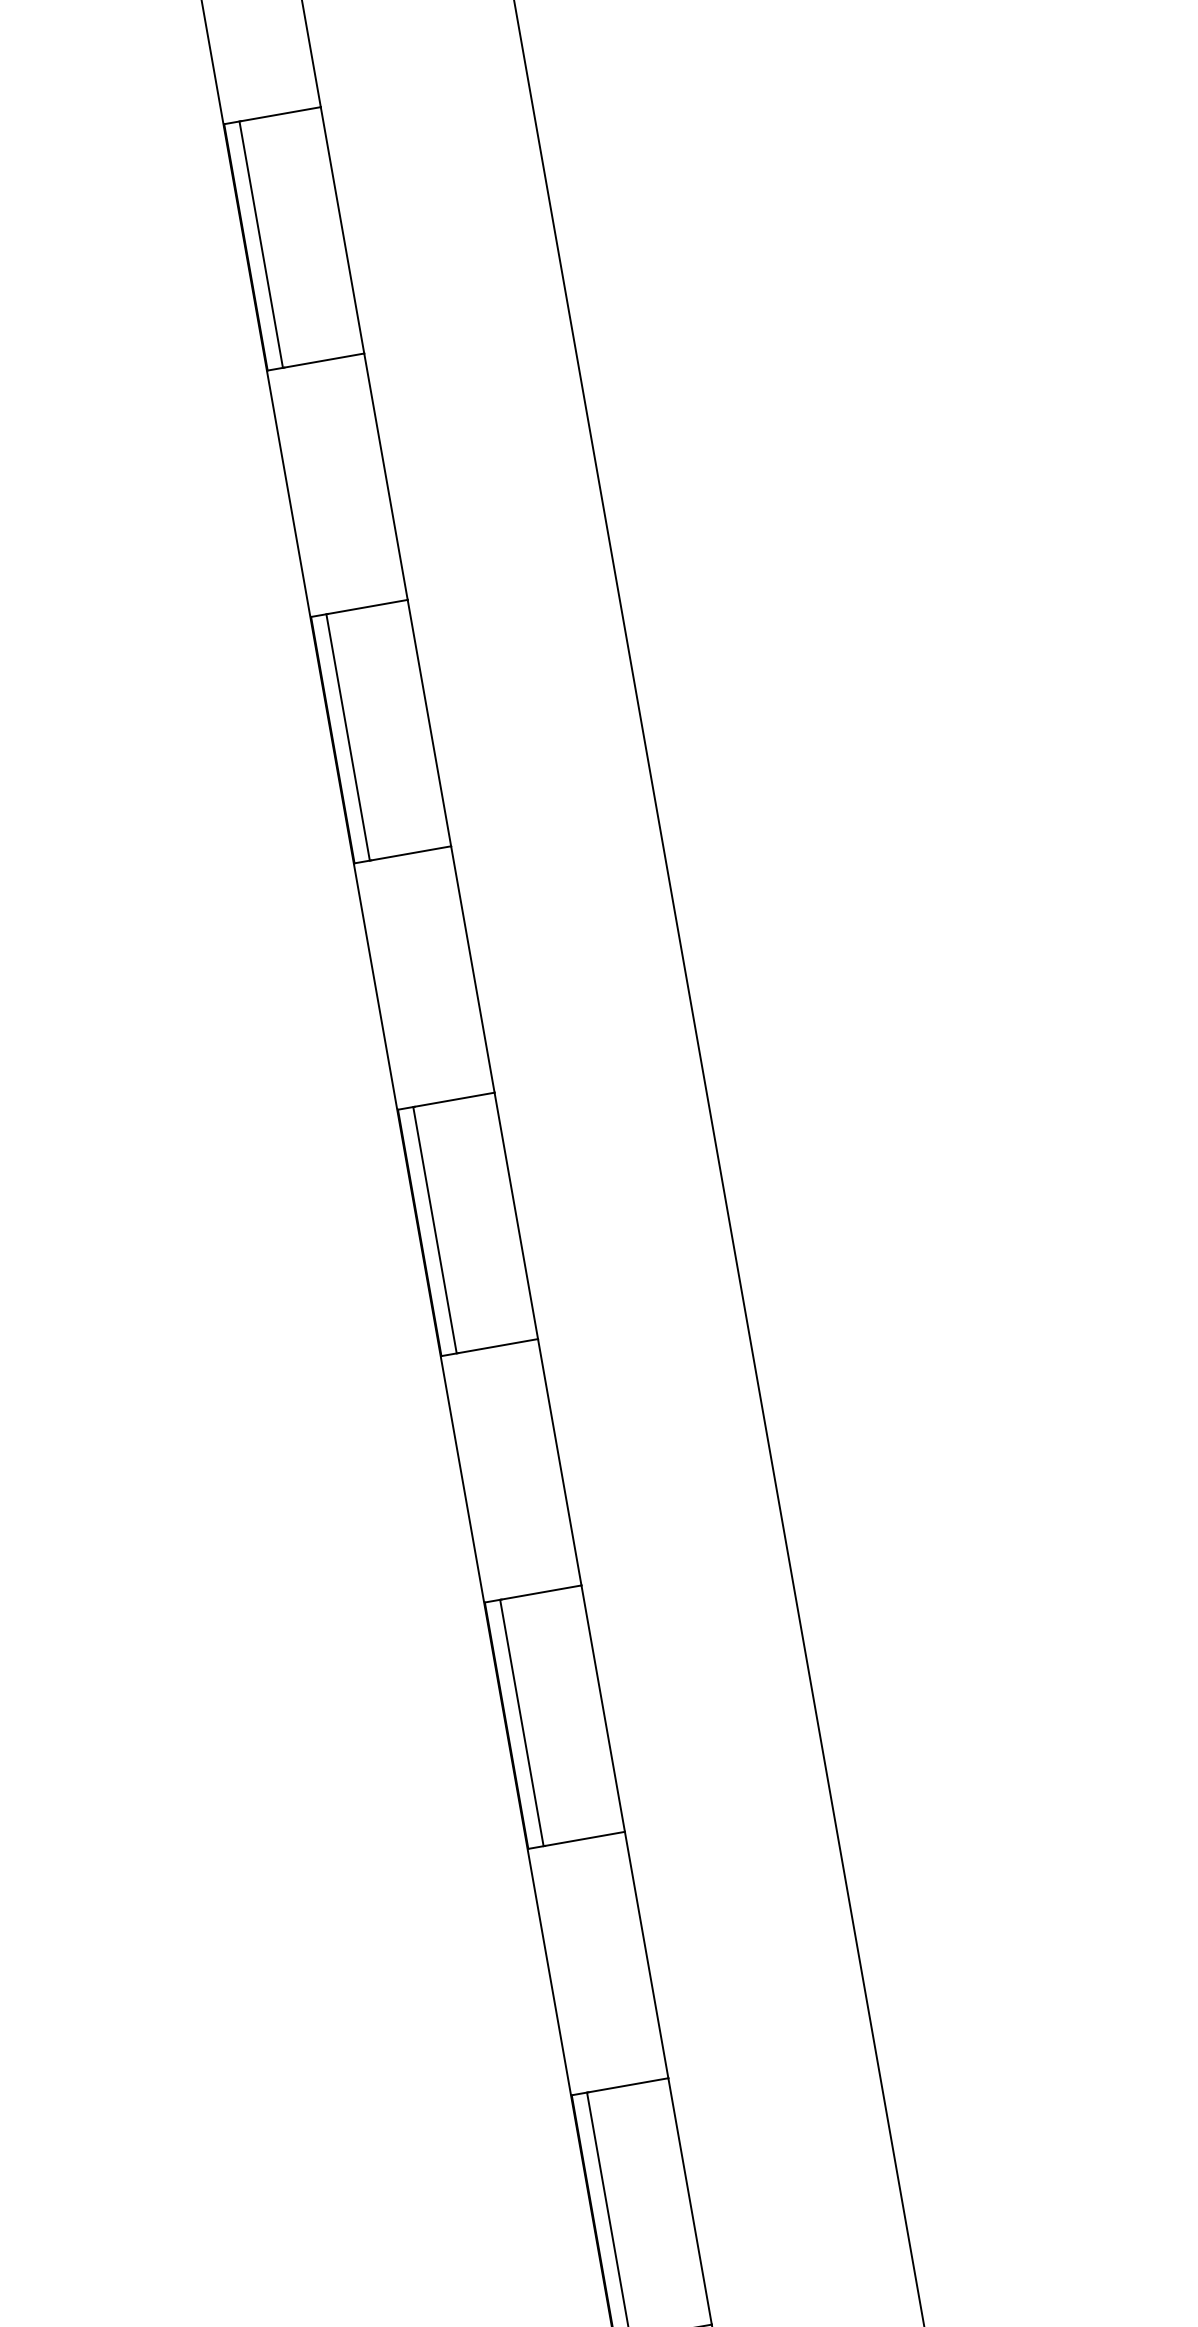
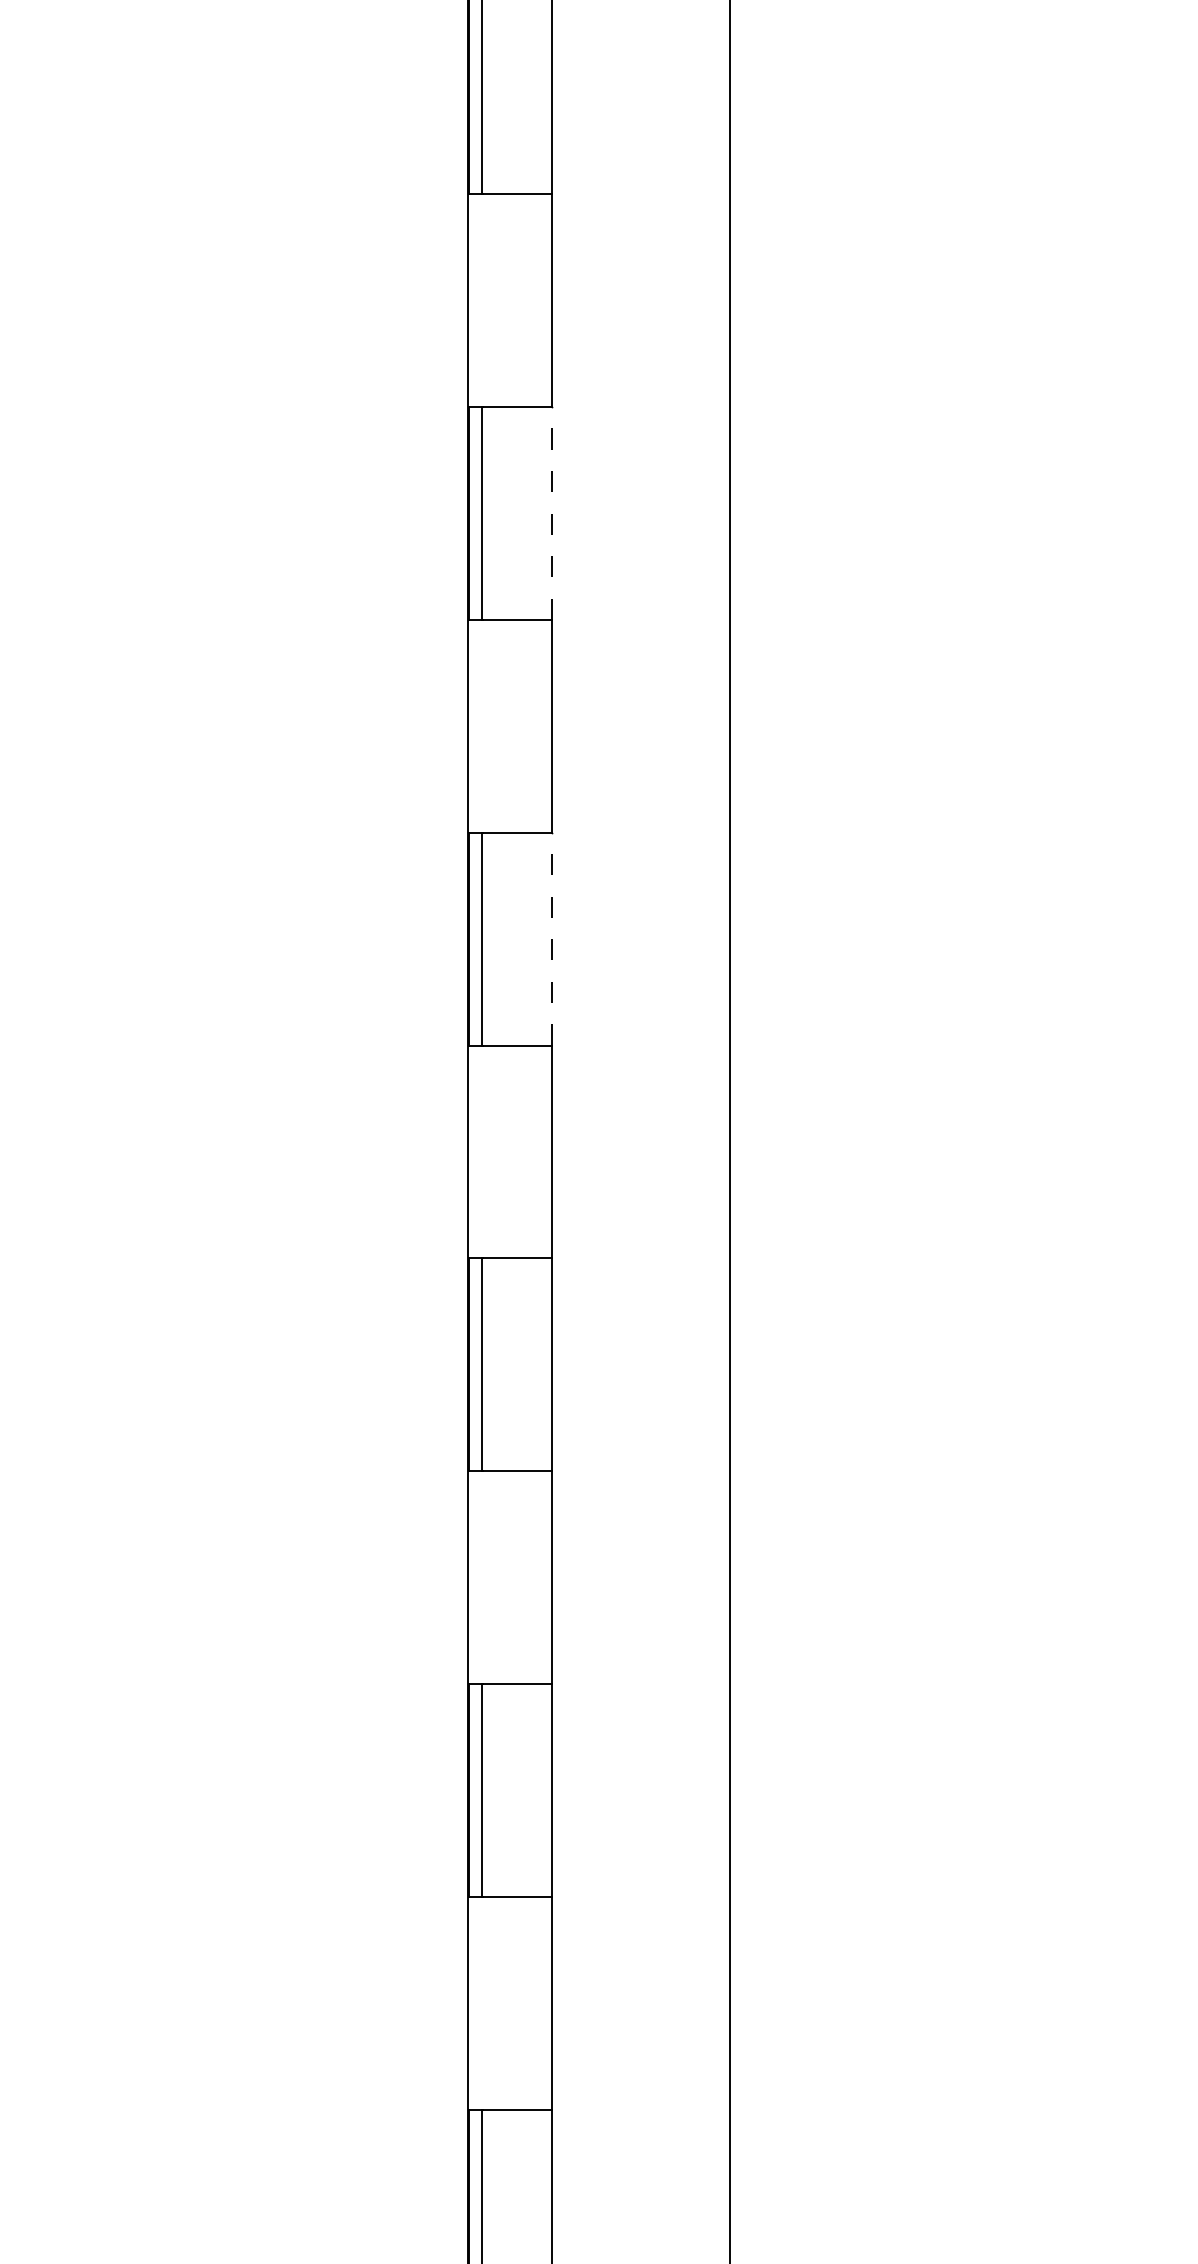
line: (342, 230) -> (552, 513), solid -> dashed
line: (429, 722) -> (552, 938), solid -> dashed

